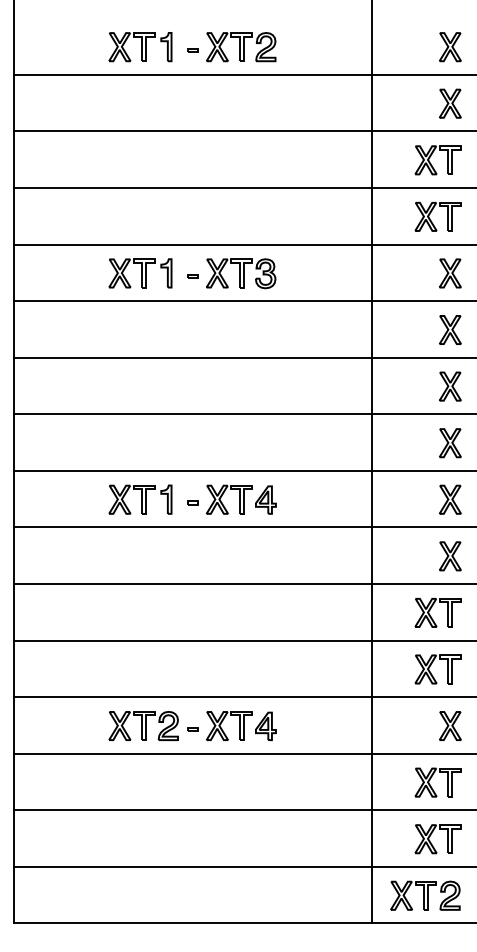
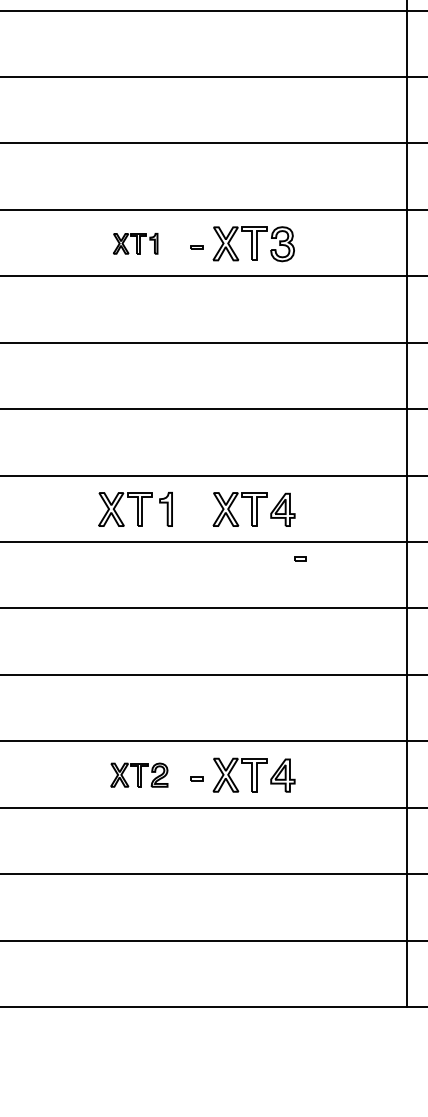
part: (140, 273) -> (135, 243), size x0.6
part: (192, 502) -> (300, 558), moved
part: (143, 725) -> (139, 774), size x0.7

